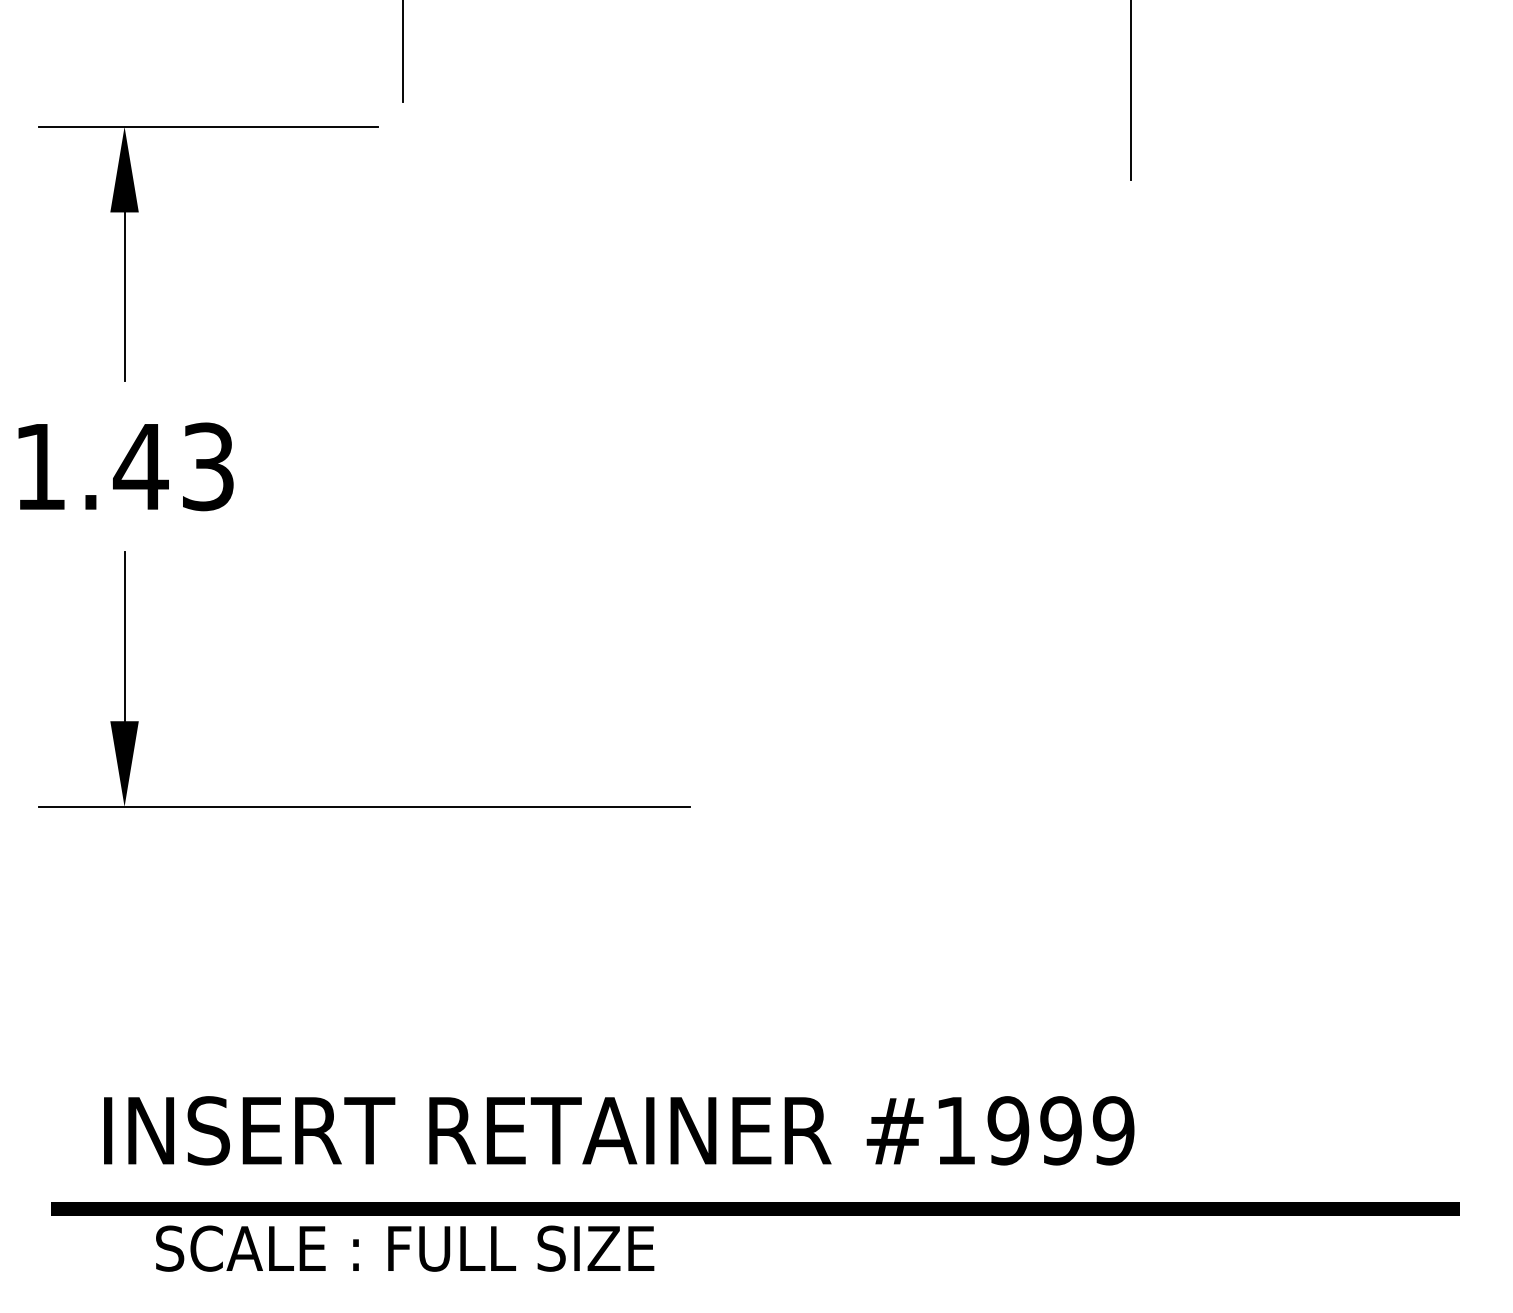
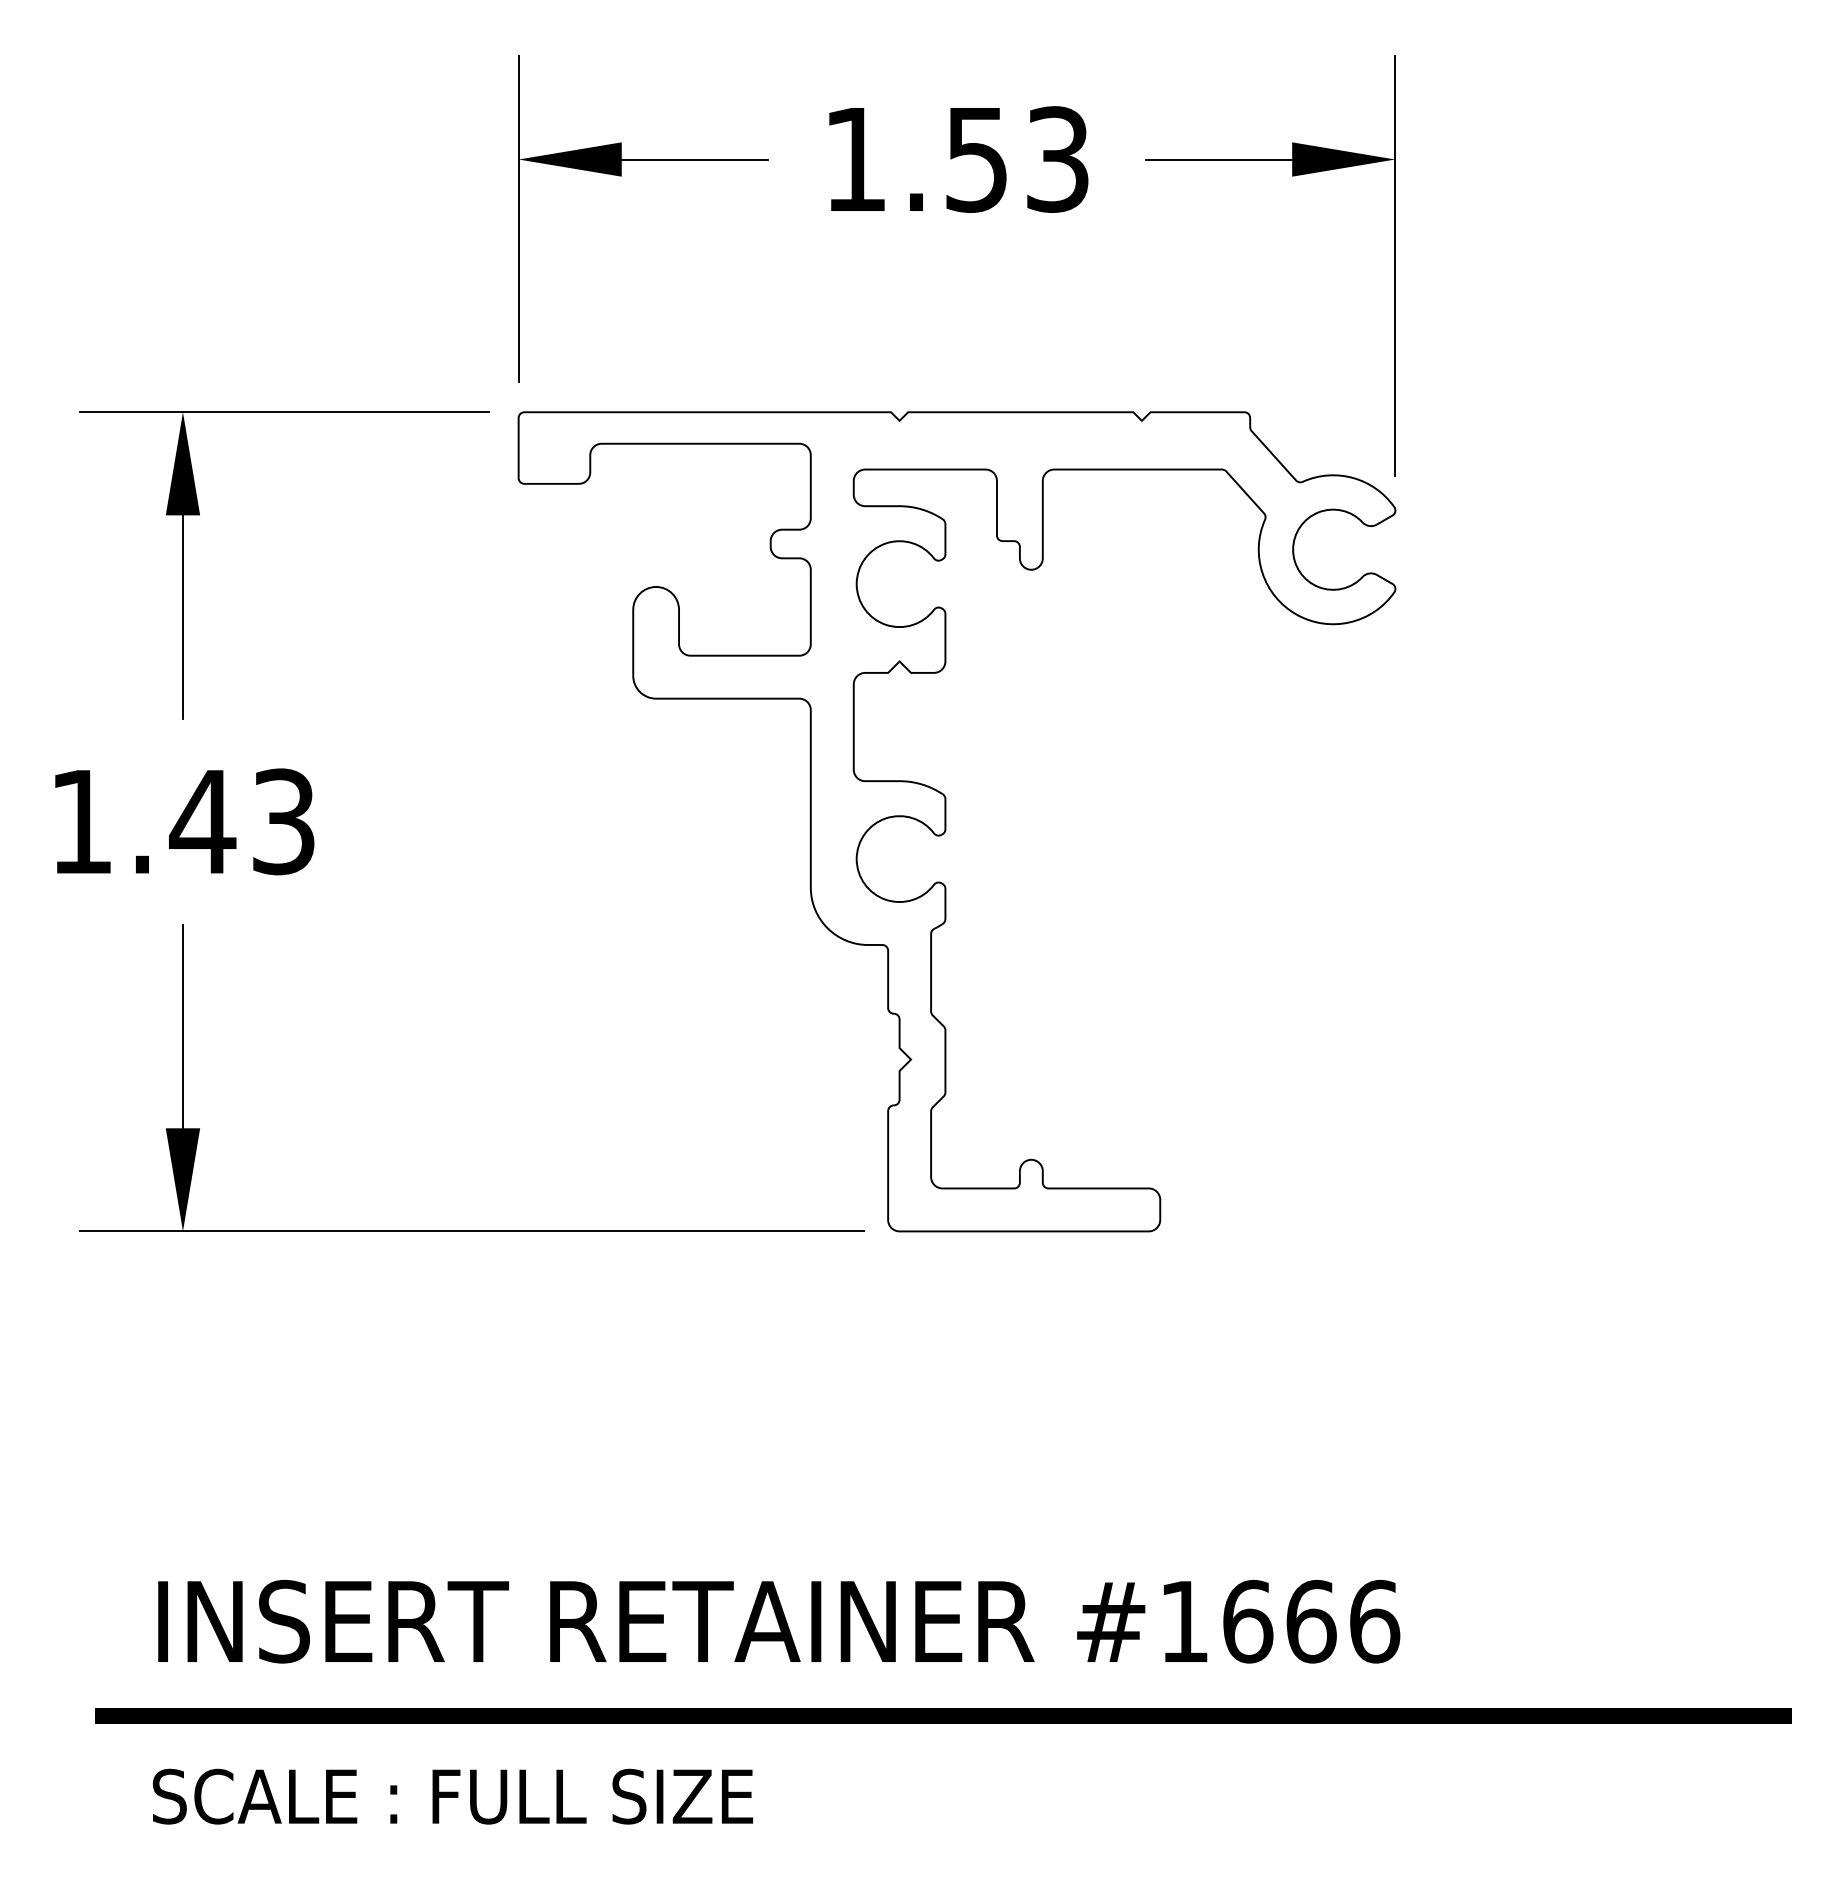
part: (758, 466) -> (946, 821), added
text: (1061, 1130) -> (1311, 1621), #1999 -> #1666
text: (404, 1248) -> (452, 1796), moved

